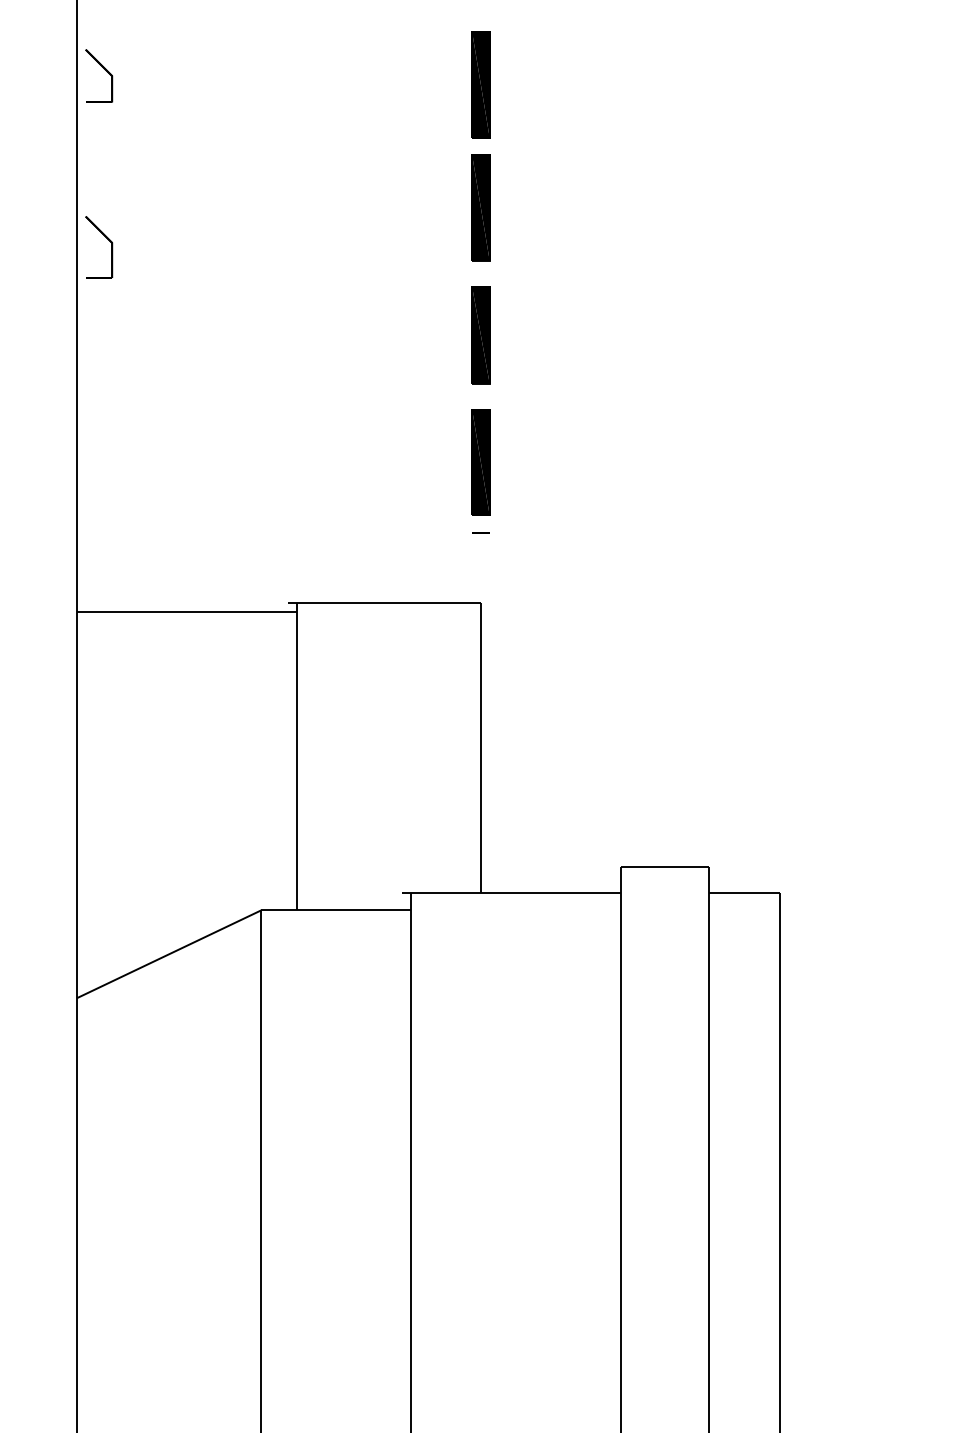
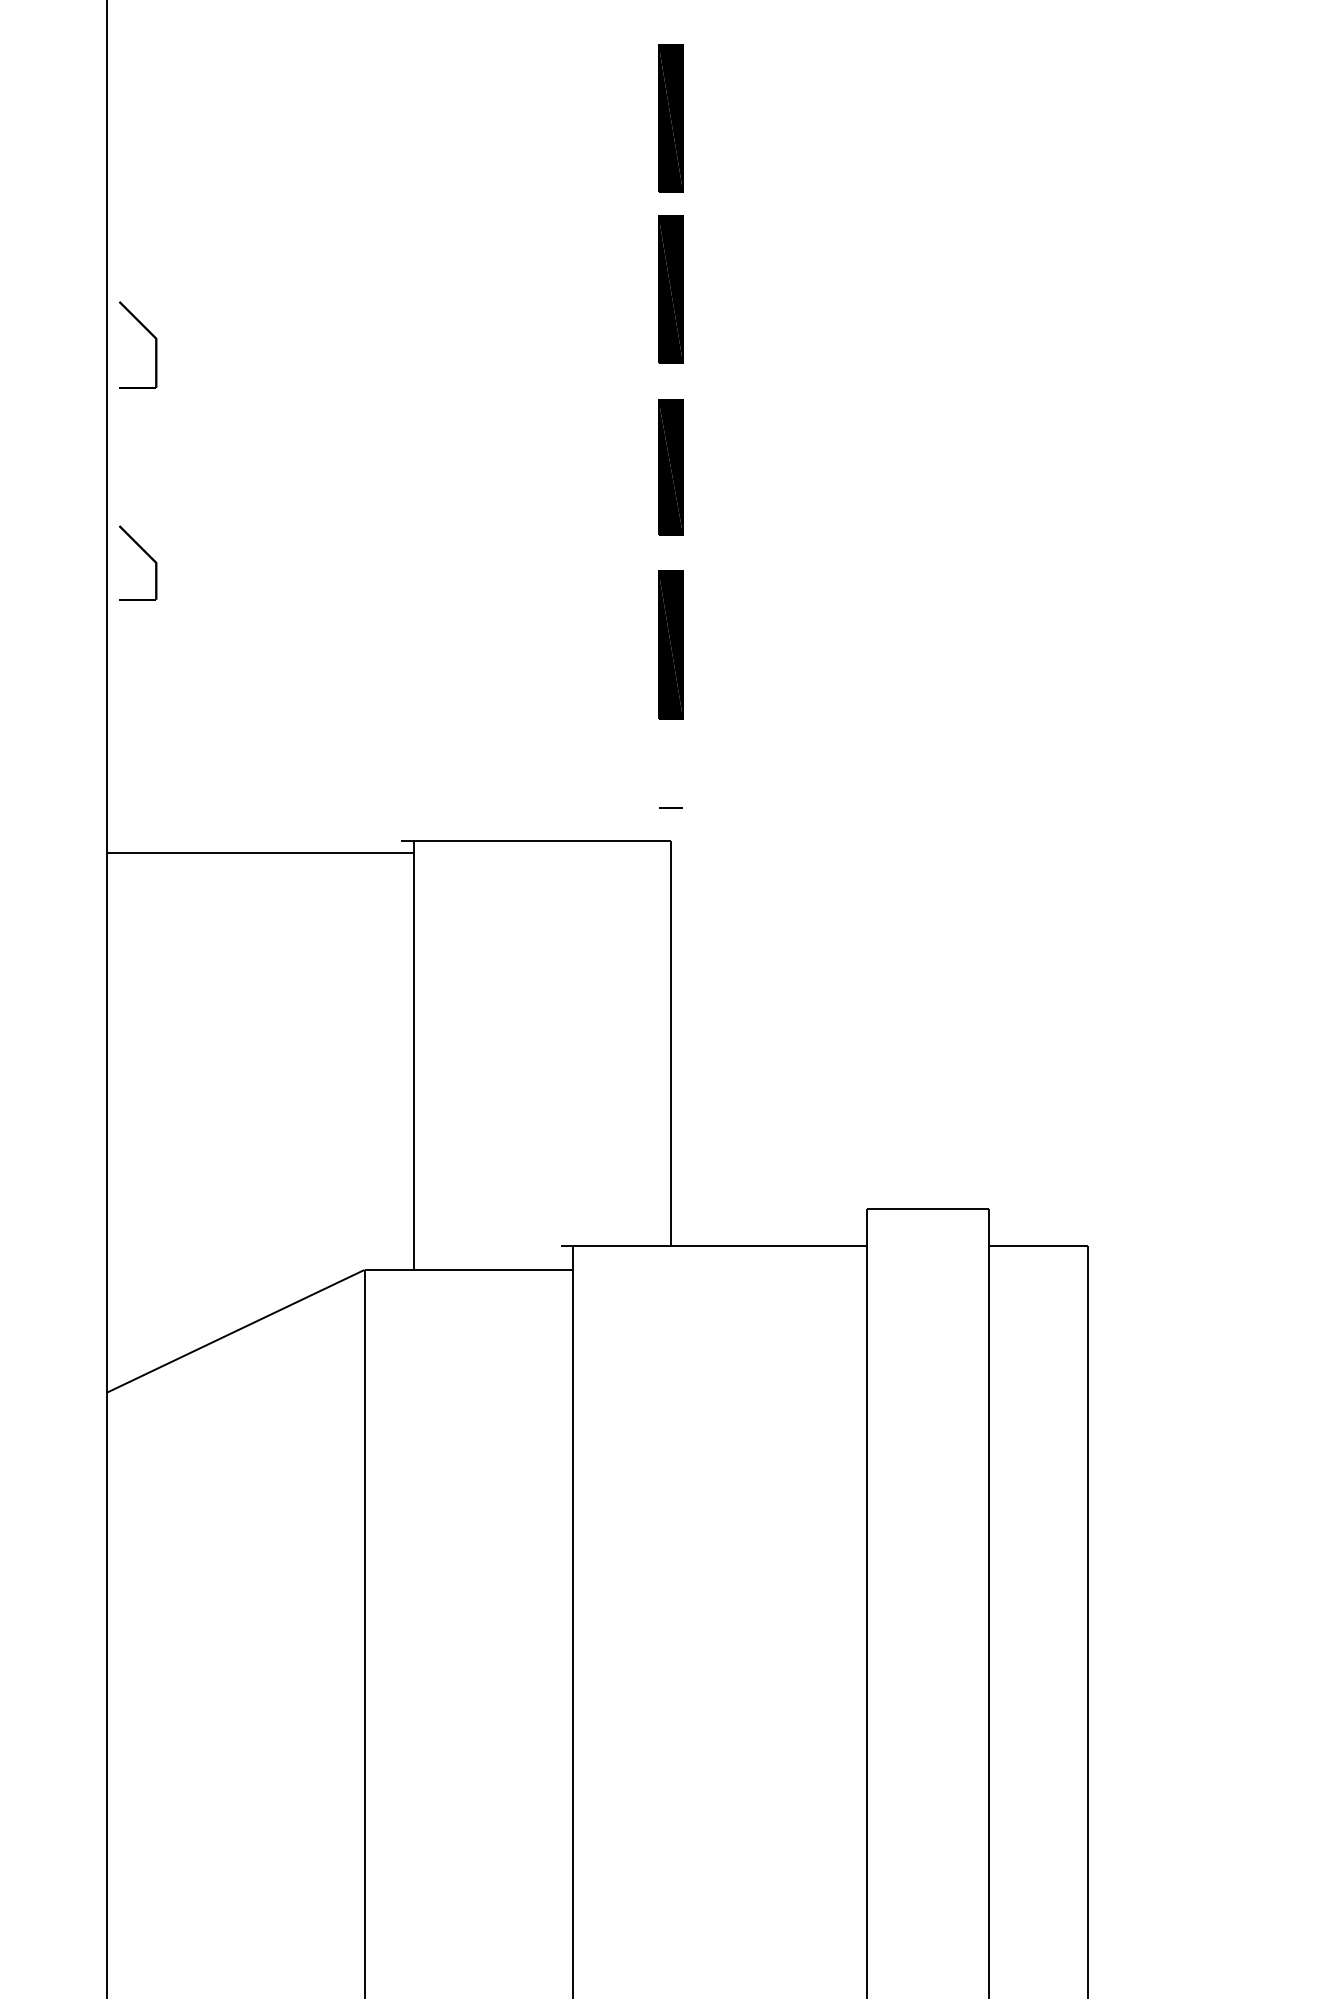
part: (105, 70) -> (146, 554), moved
line: (480, 532) -> (670, 807), moved

